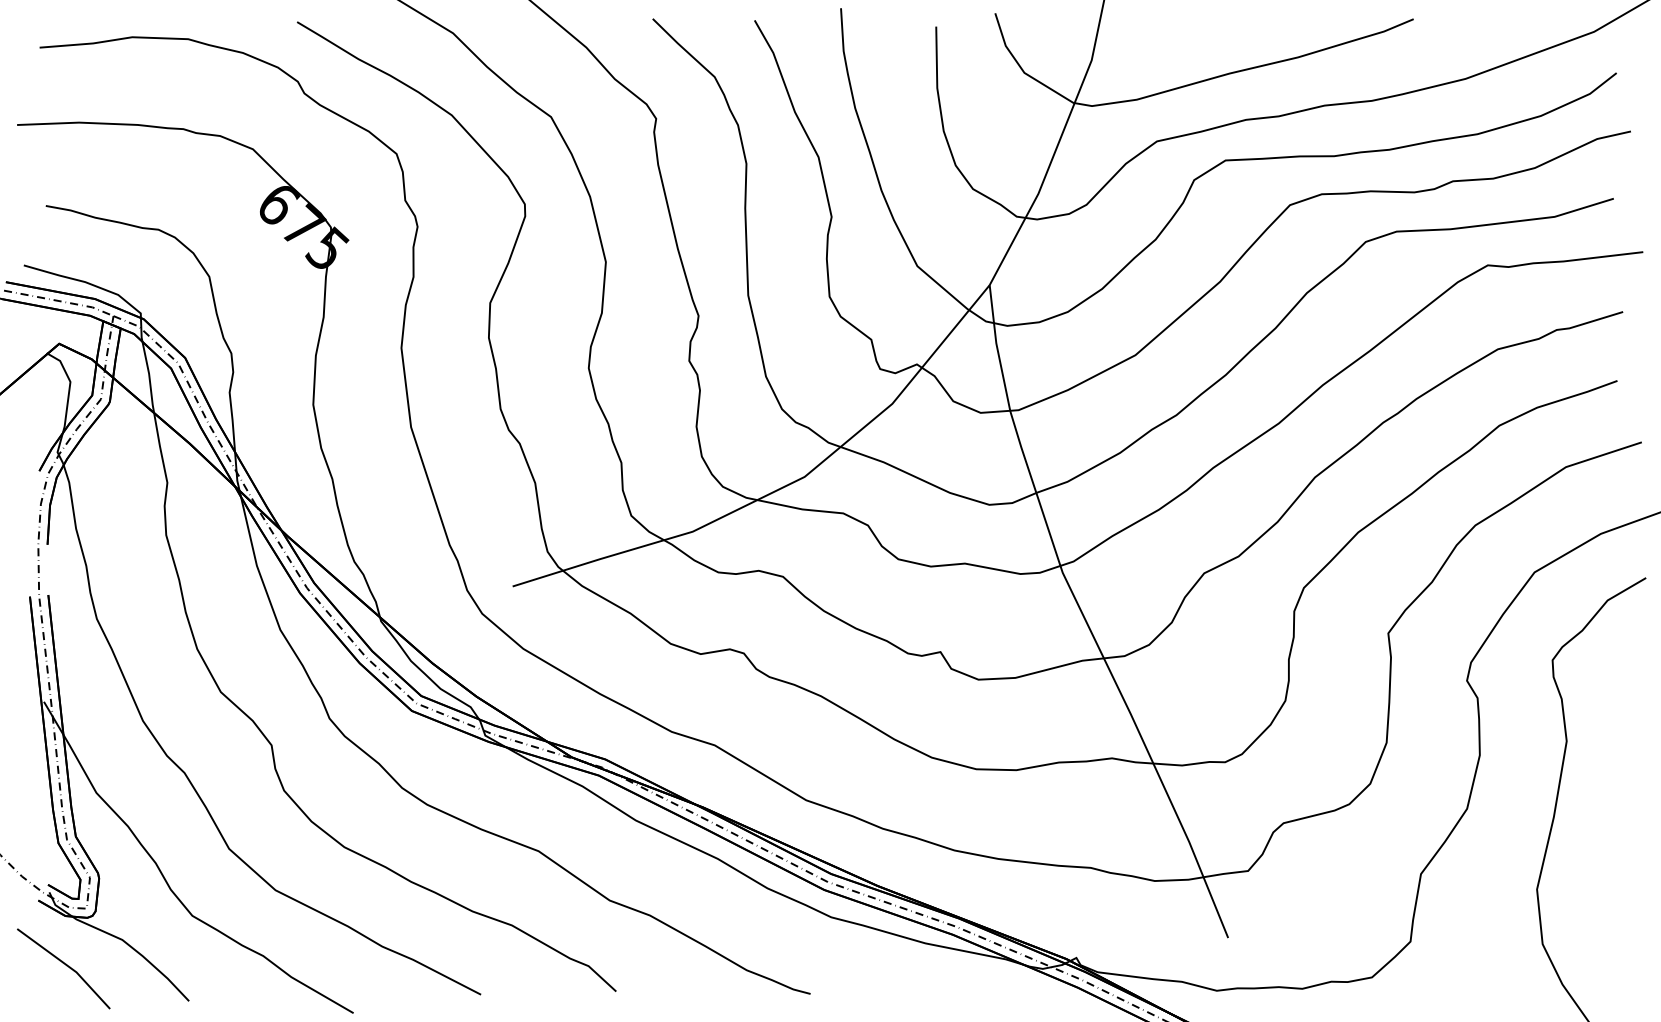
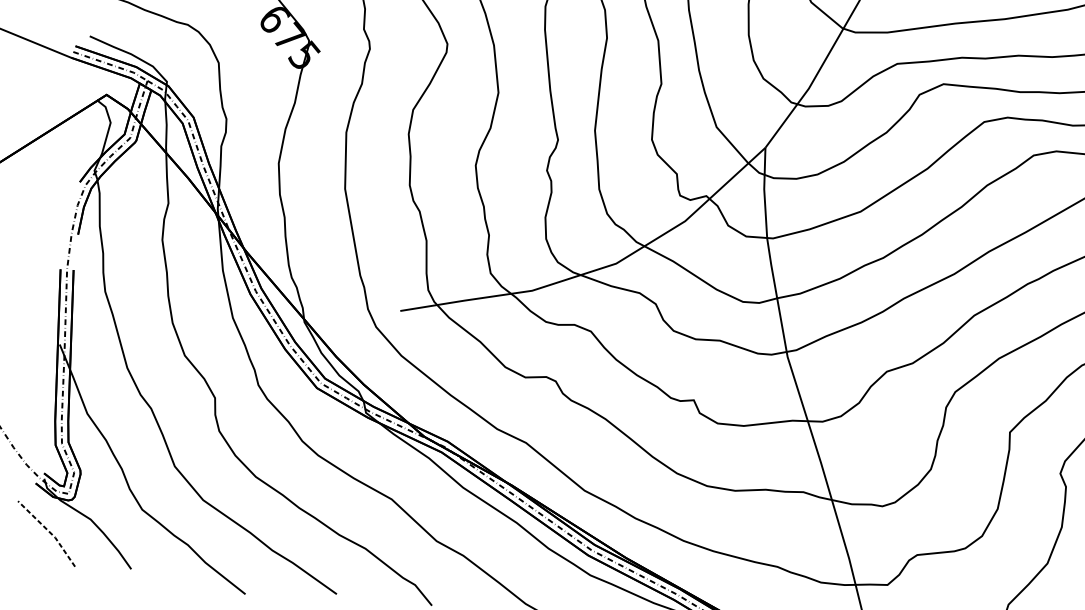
line: (66, 965) -> (48, 531), solid -> dashed

